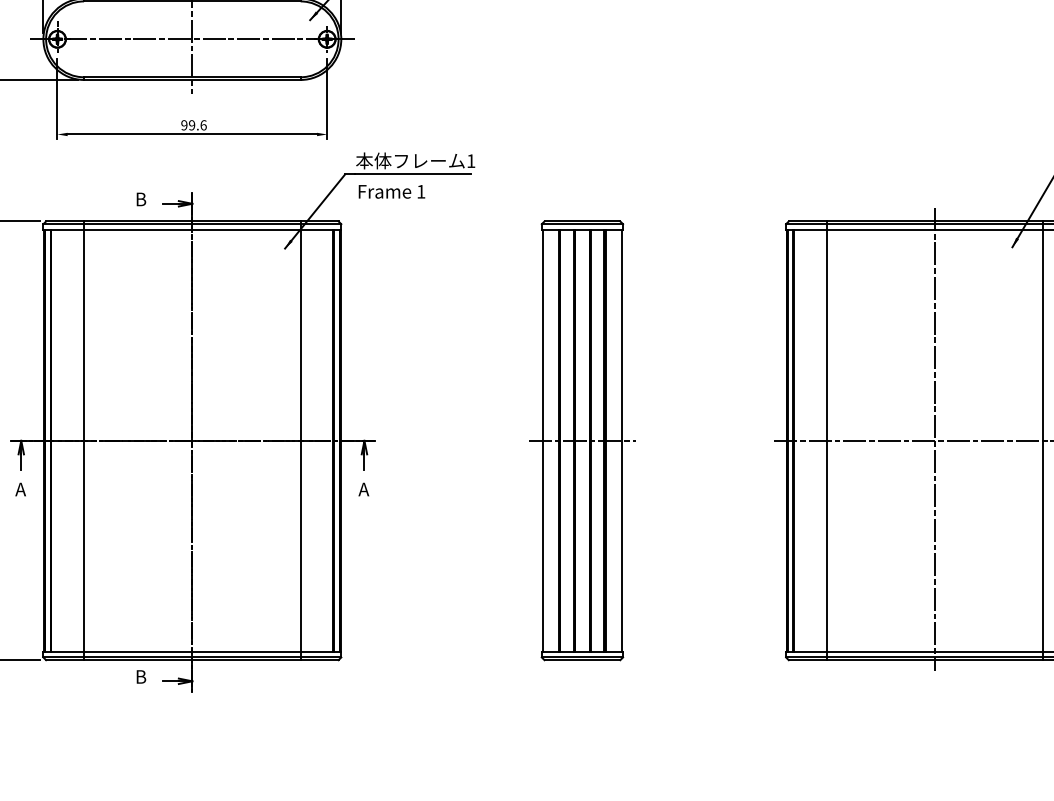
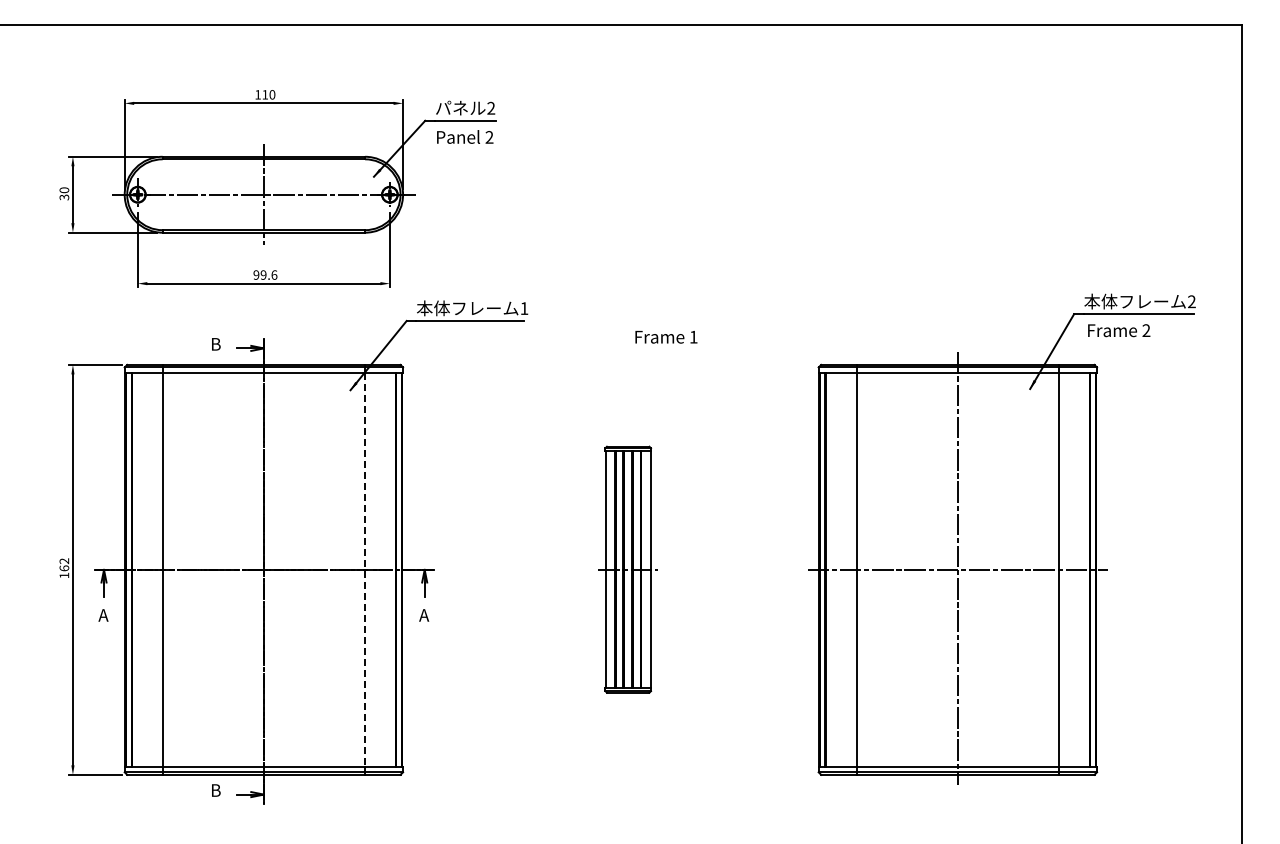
text: (392, 192) -> (666, 337), moved
part: (581, 440) -> (627, 569), size x0.6
line: (301, 441) -> (365, 570), solid -> dashed

